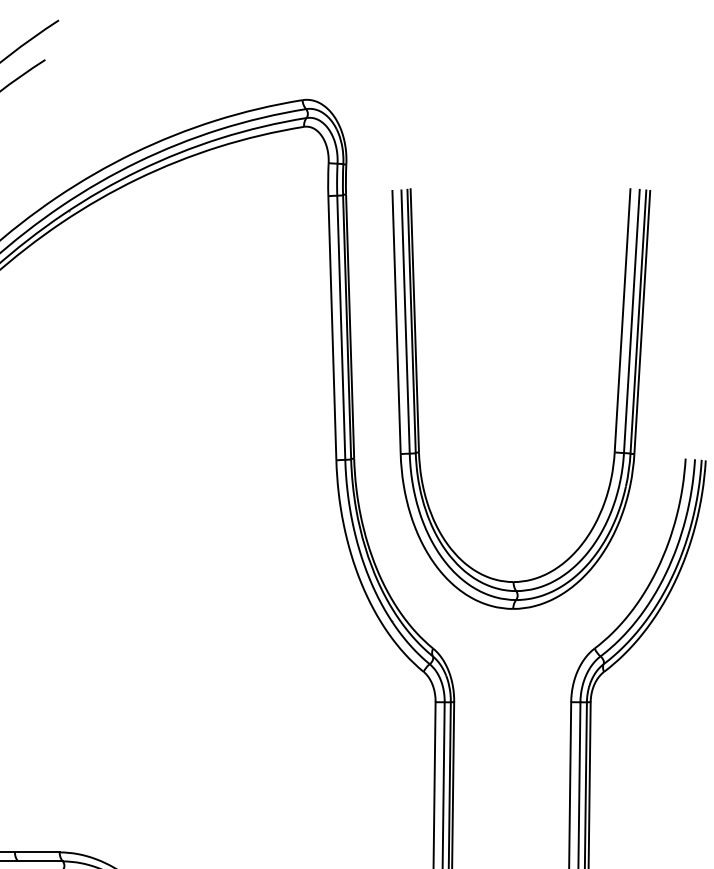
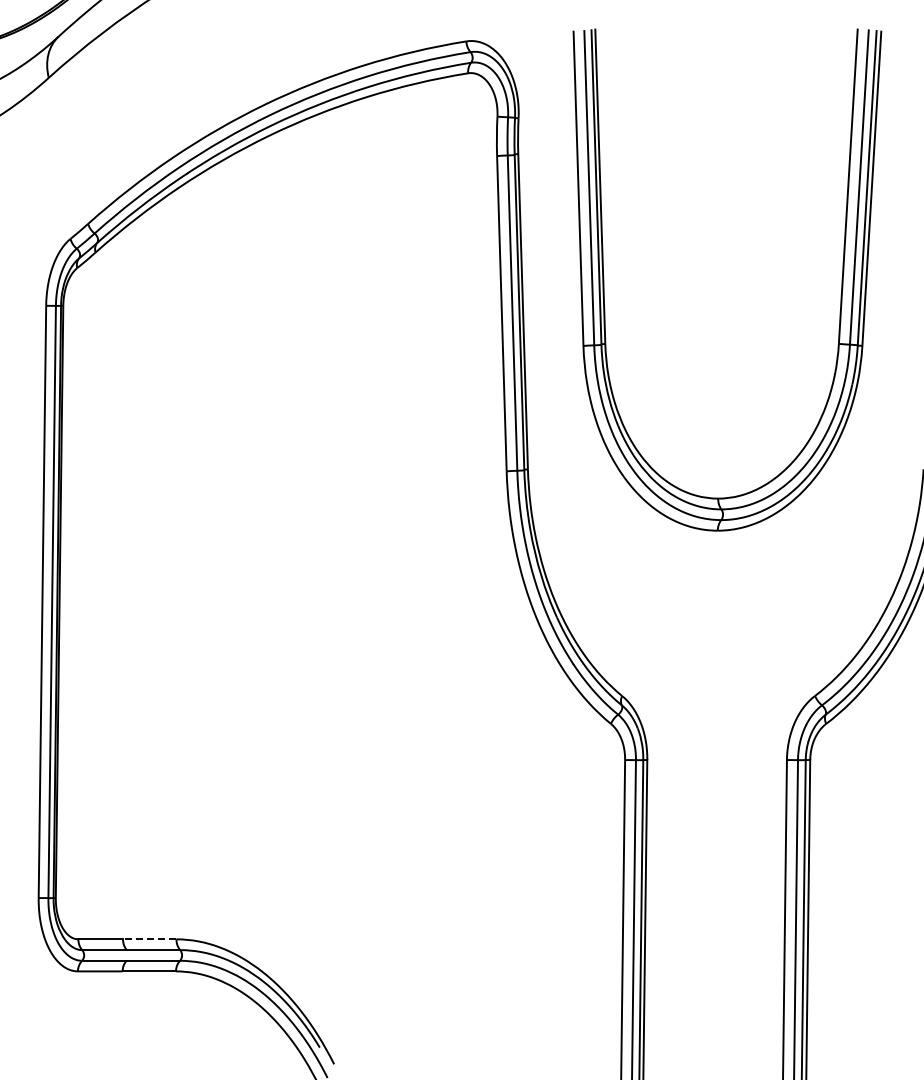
part: (616, 398) -> (841, 279), moved
line: (37, 852) -> (149, 939), solid -> dashed

